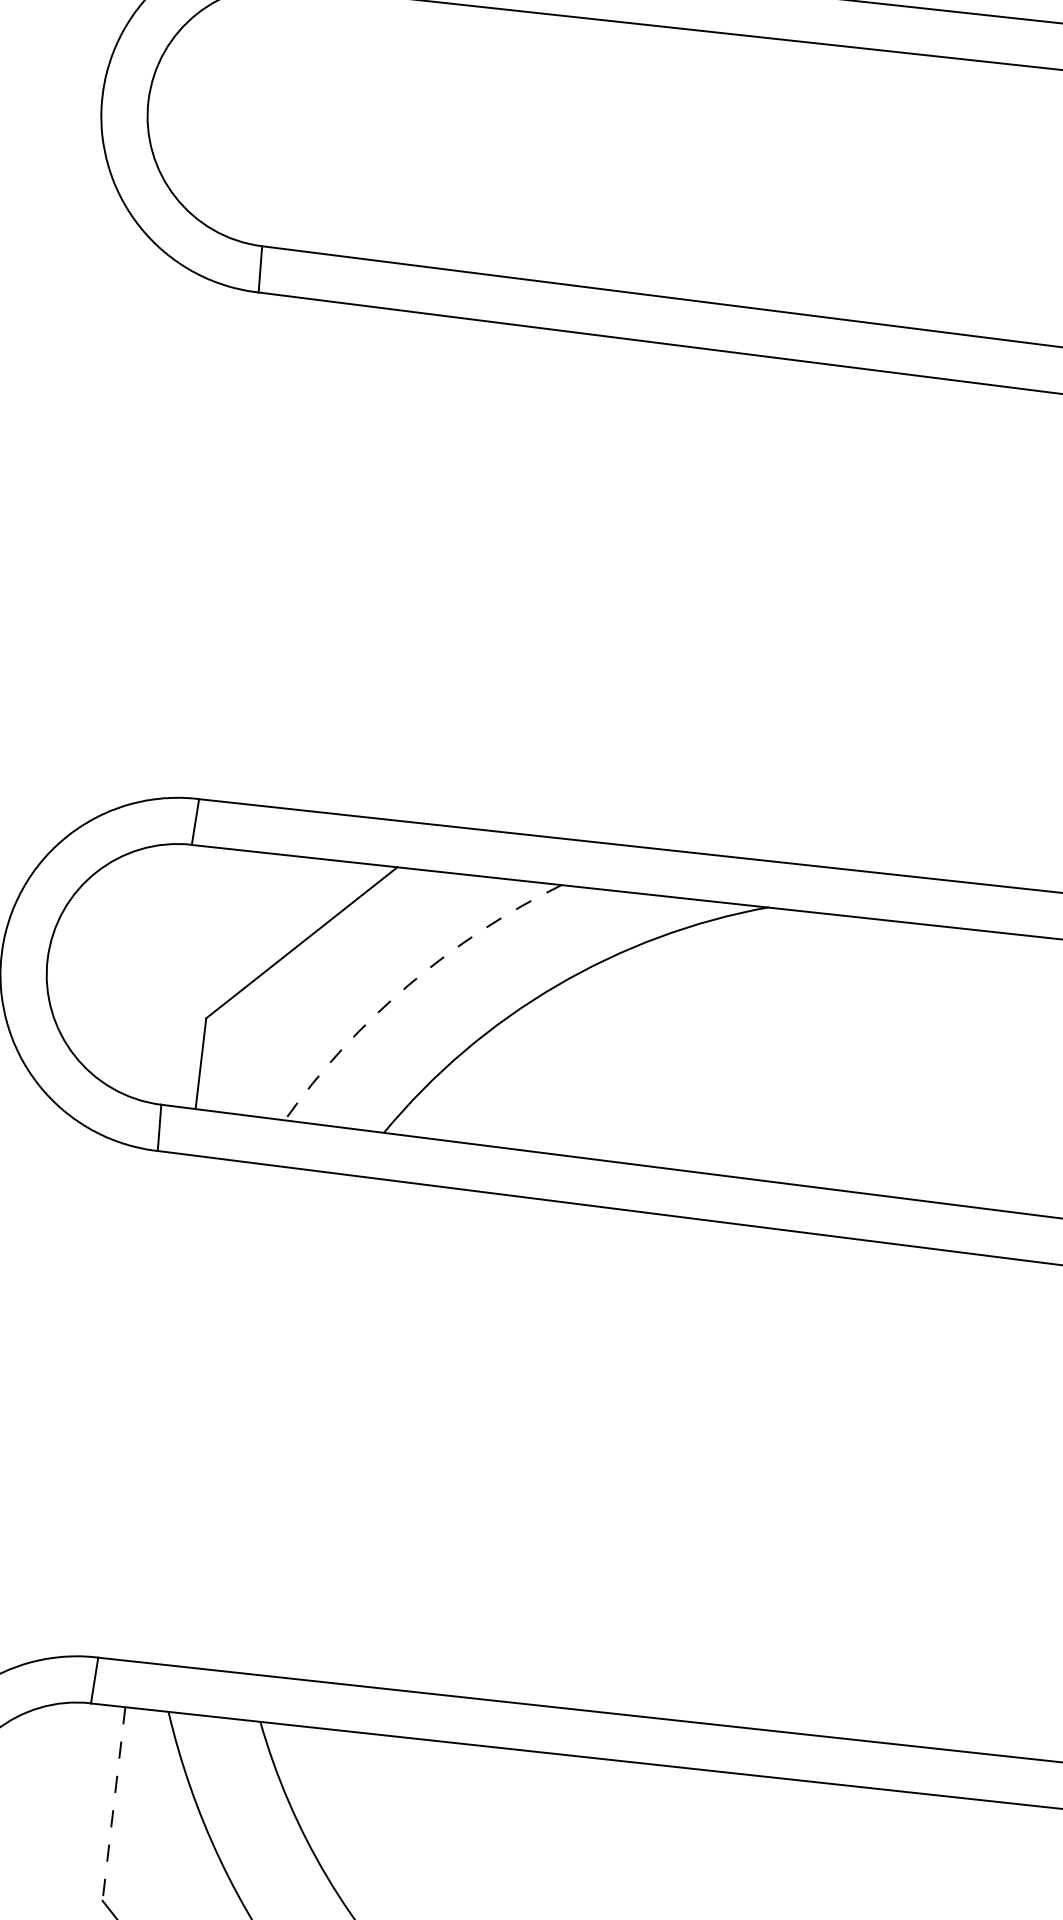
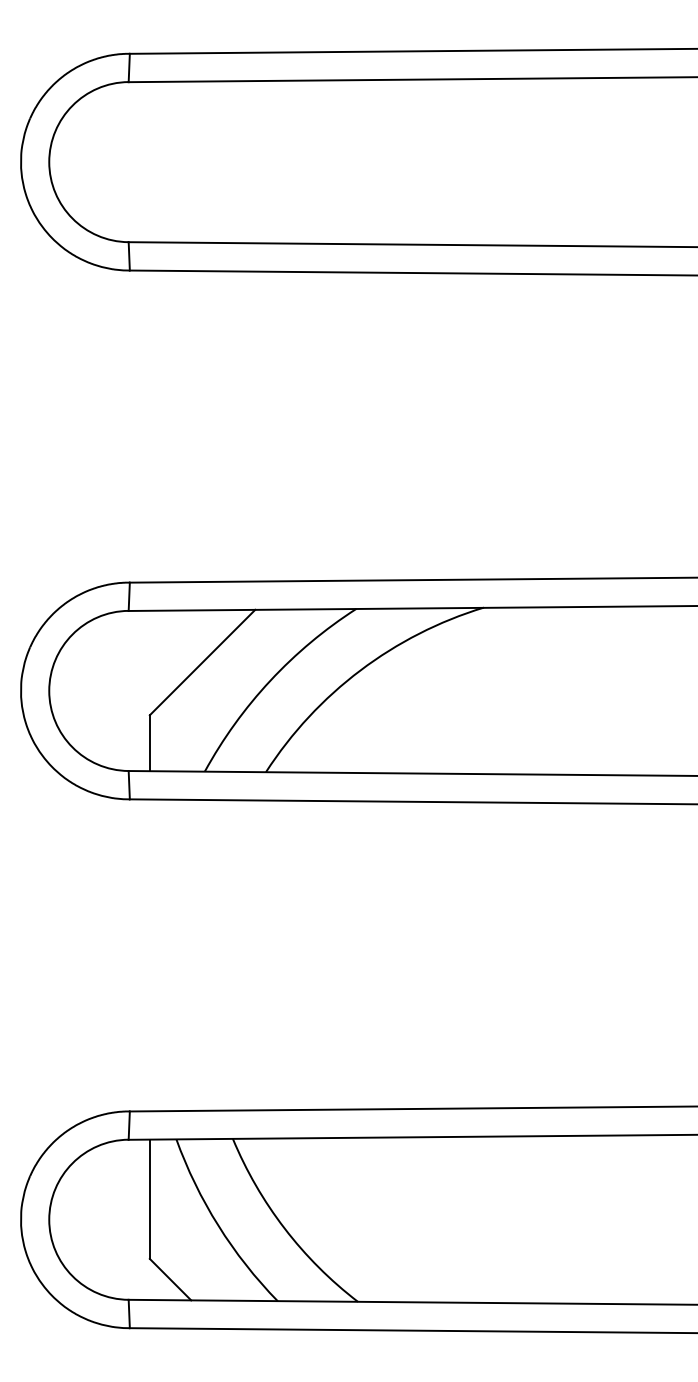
arc: (408, 984) -> (270, 680), dashed -> solid
line: (113, 1804) -> (149, 1199), dashed -> solid

